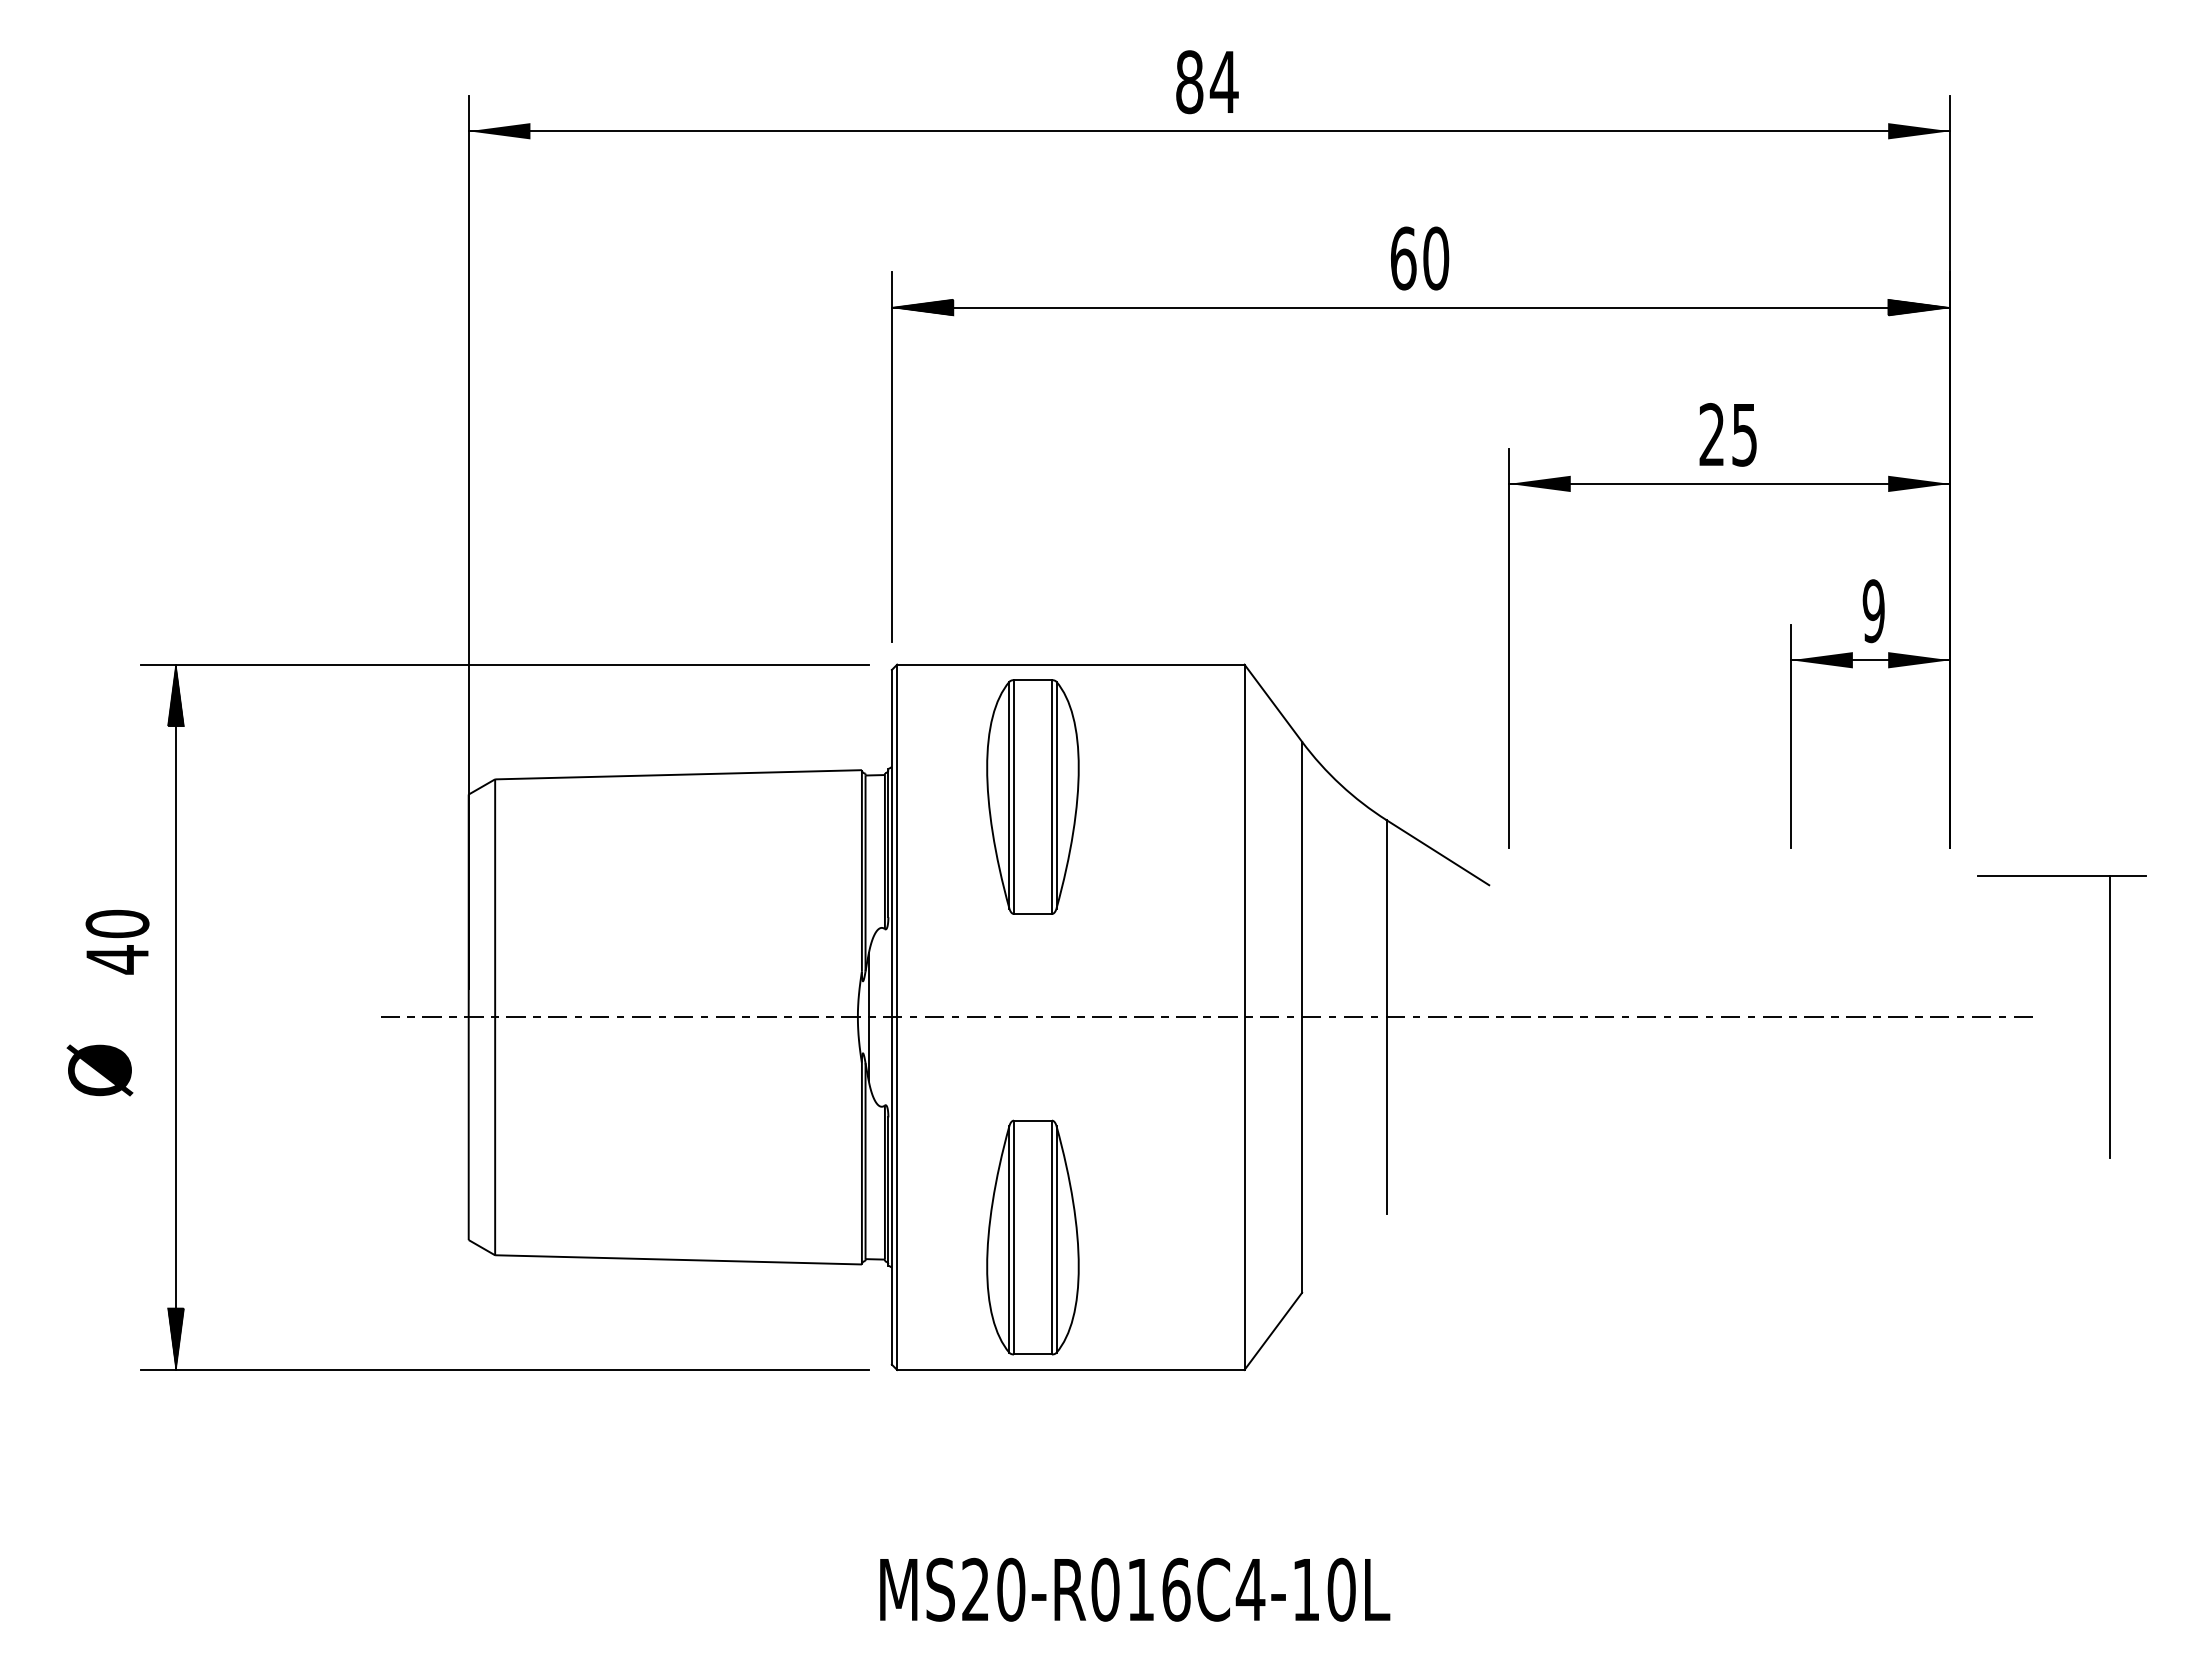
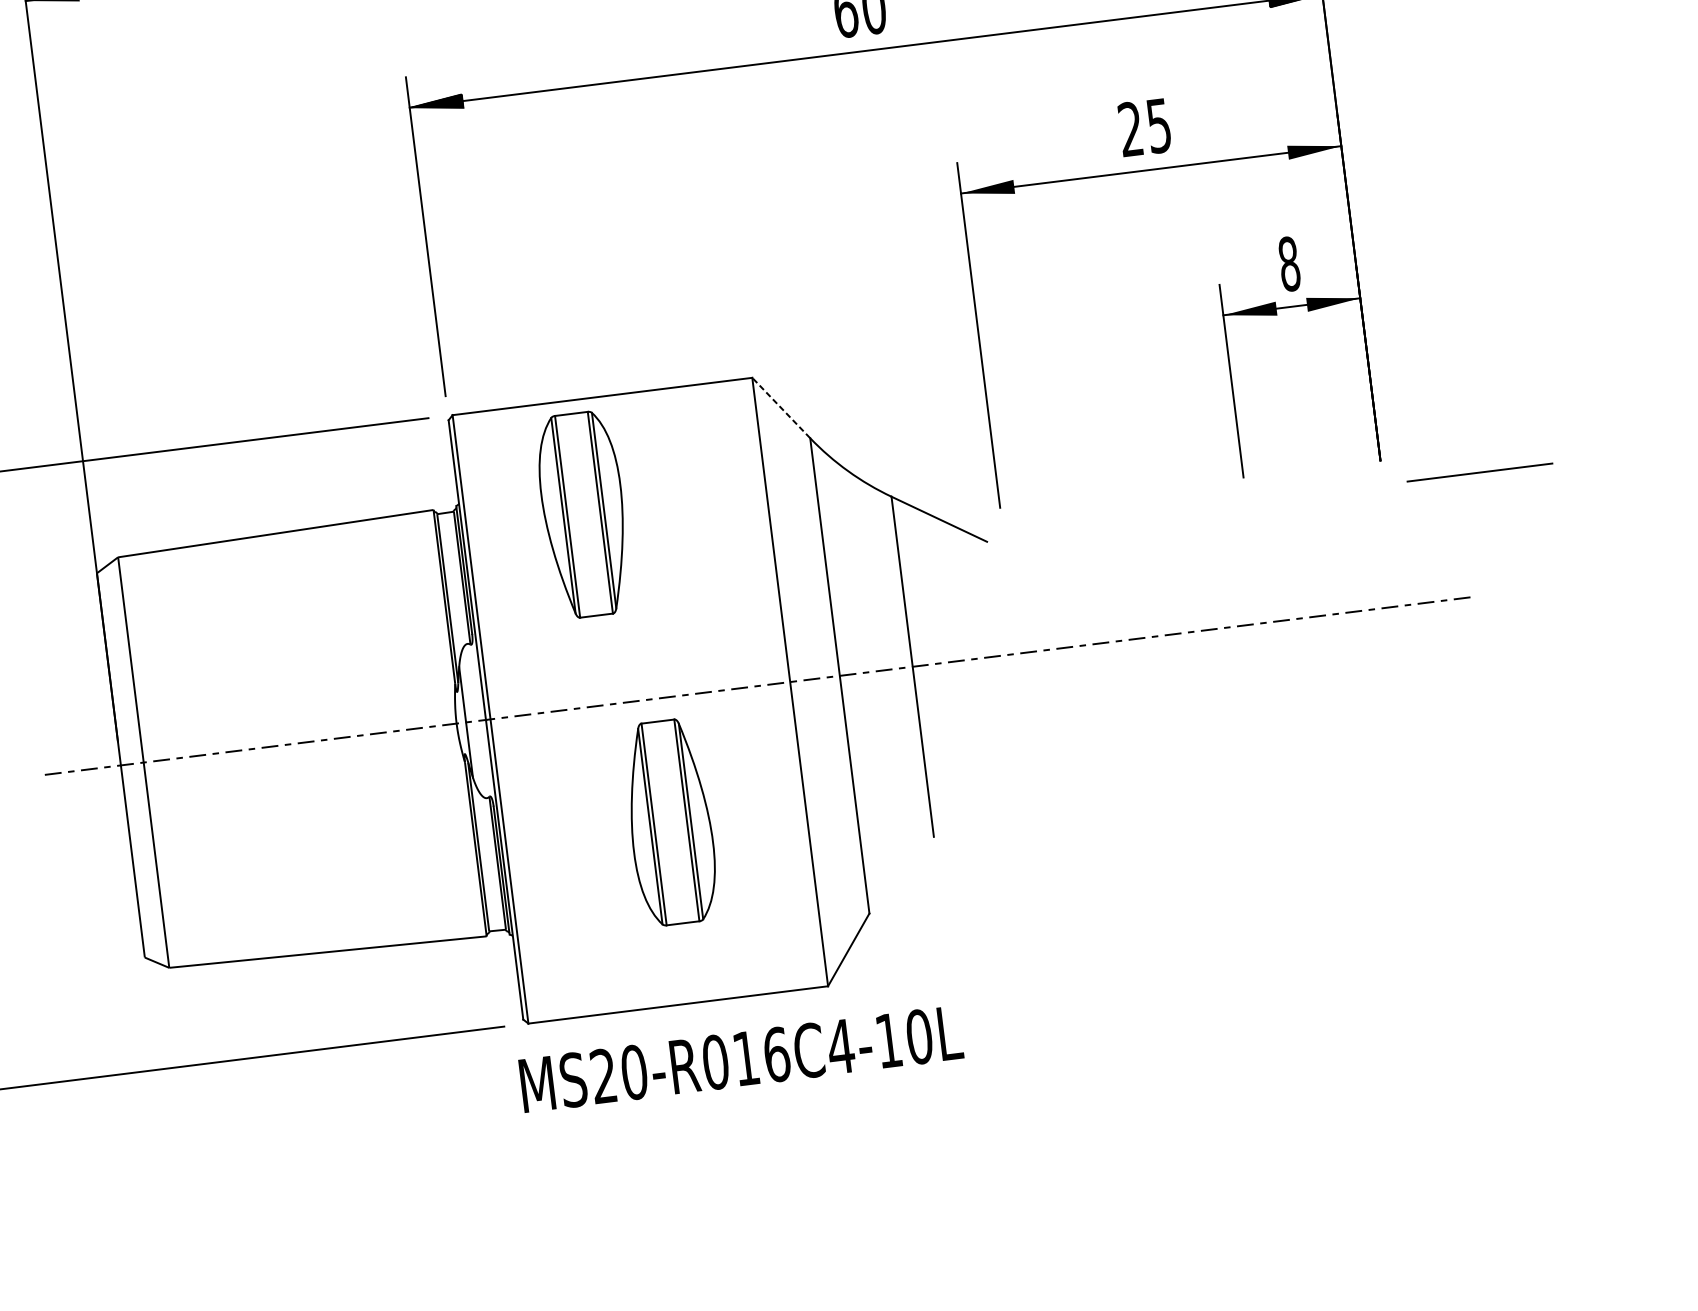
text: (1873, 611) -> (1289, 264), 9 -> 8
line: (1273, 702) -> (781, 407), solid -> dashed
line: (2110, 1017) -> (1537, 589), removed
part: (1032, 1237) -> (670, 822), moved
text: (1135, 1589) -> (741, 1058), moved

